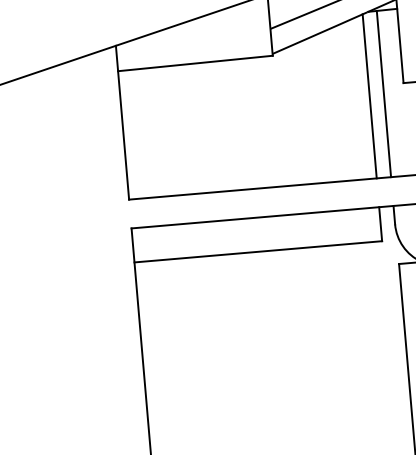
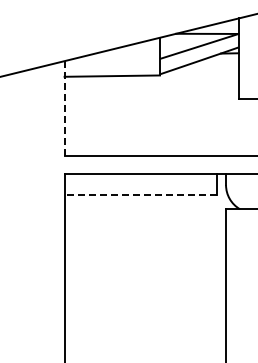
line: (384, 93) -> (226, 104), removed
line: (370, 94) -> (217, 104), removed
line: (122, 122) -> (64, 108), solid -> dashed
line: (257, 251) -> (140, 194), solid -> dashed

